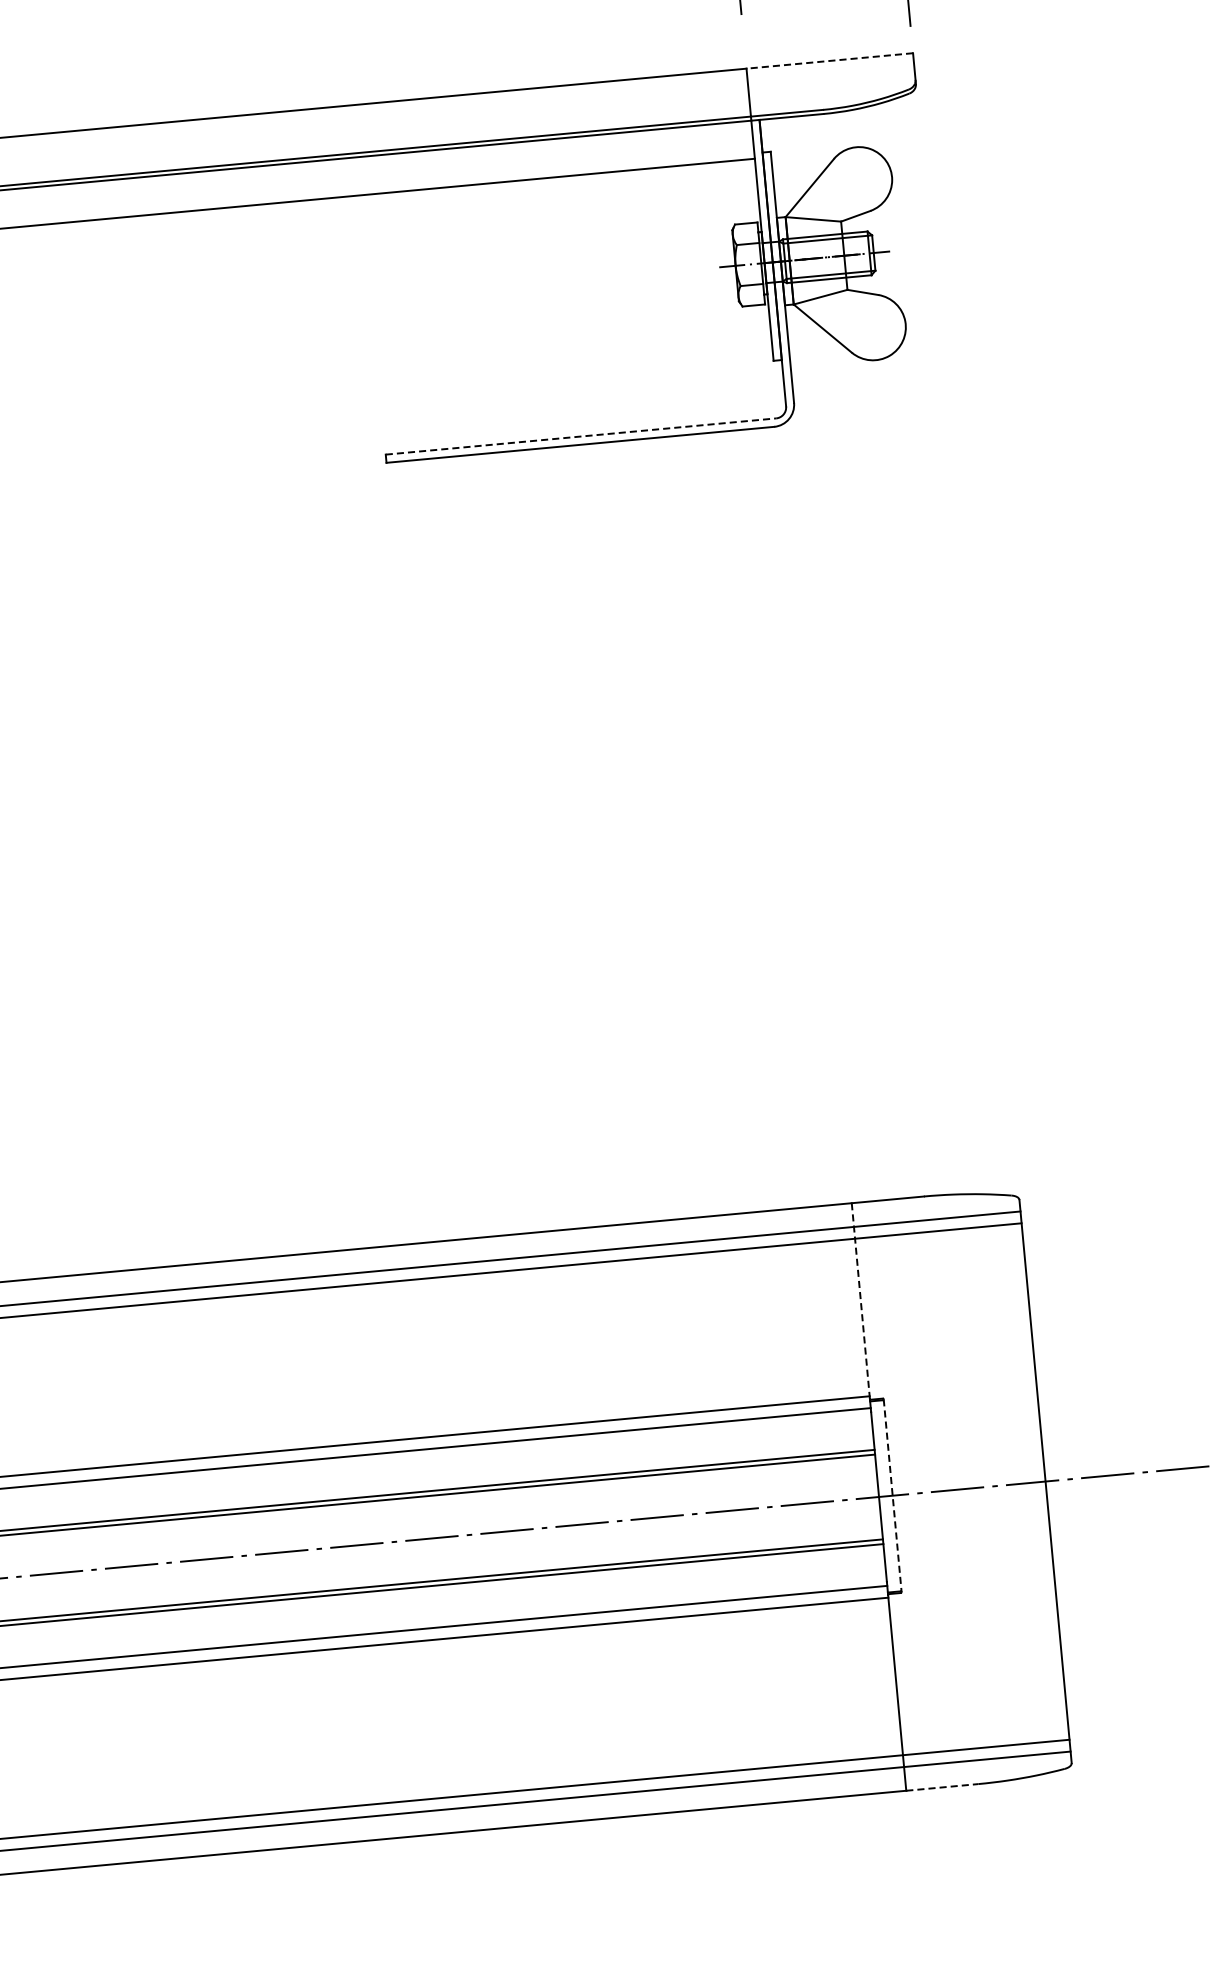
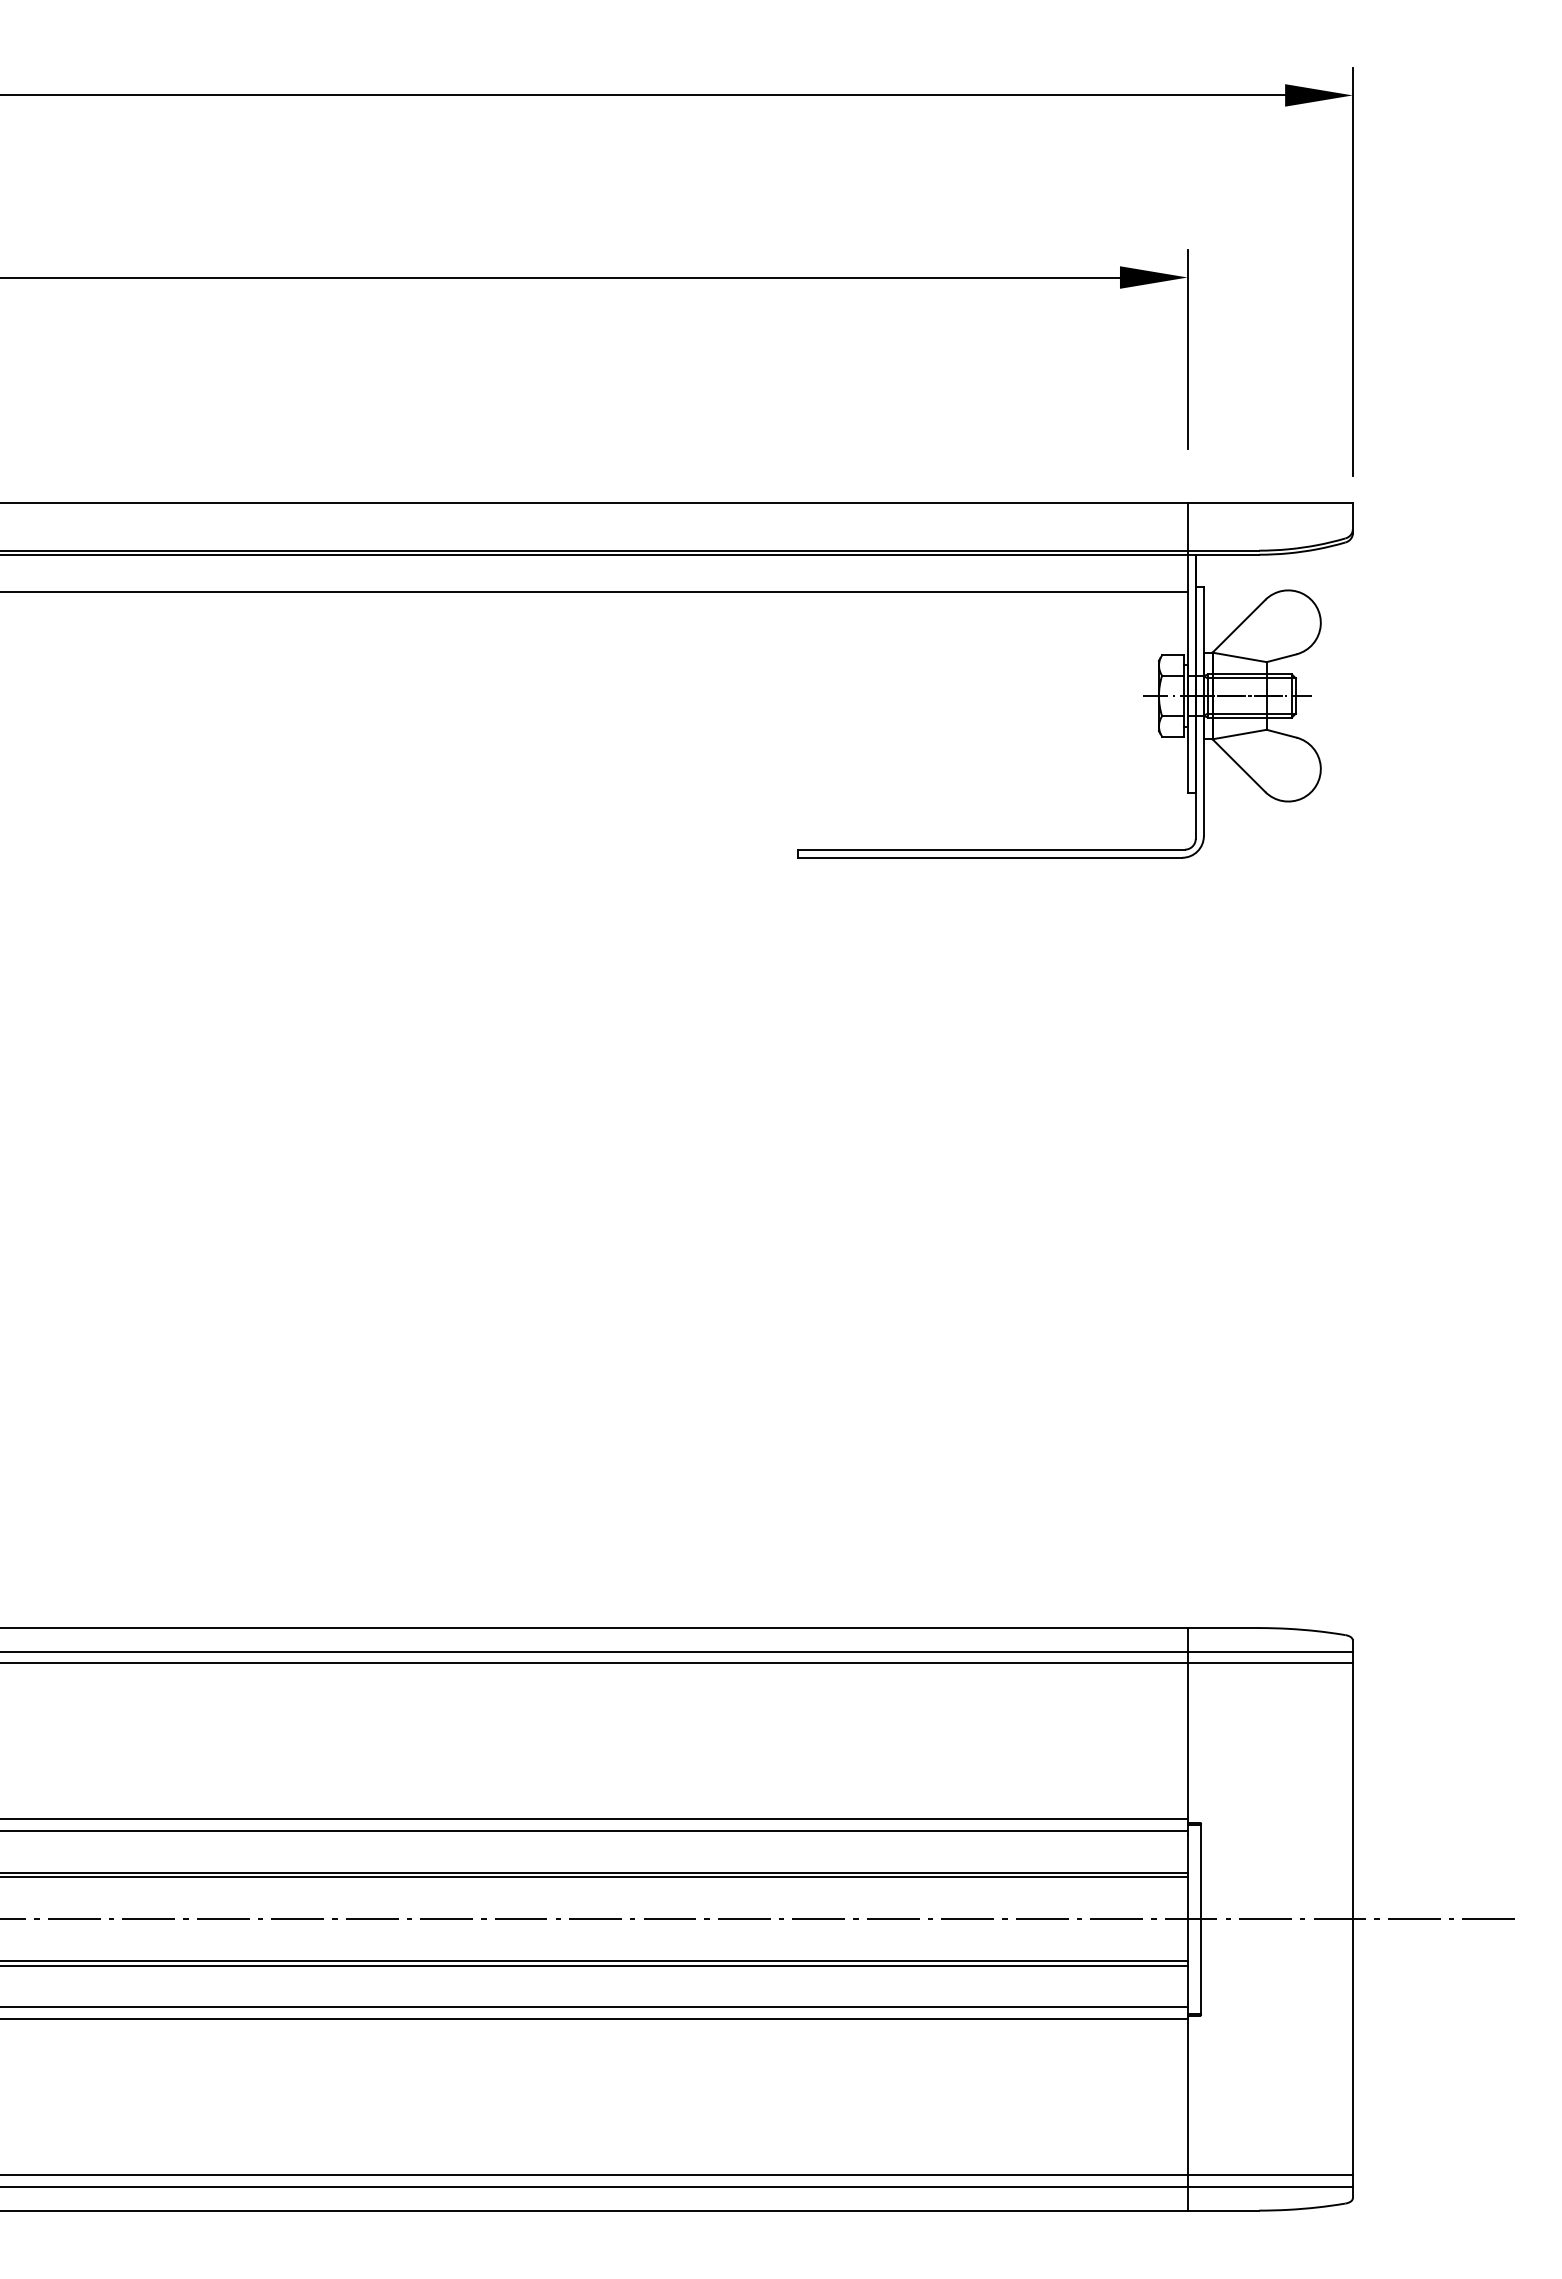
line: (830, 61) -> (1270, 503), dashed -> solid
line: (581, 436) -> (991, 849), dashed -> solid
line: (860, 1300) -> (1187, 1724), dashed -> solid
line: (893, 1495) -> (1201, 1919), dashed -> solid
line: (942, 1787) -> (1223, 2210), dashed -> solid

